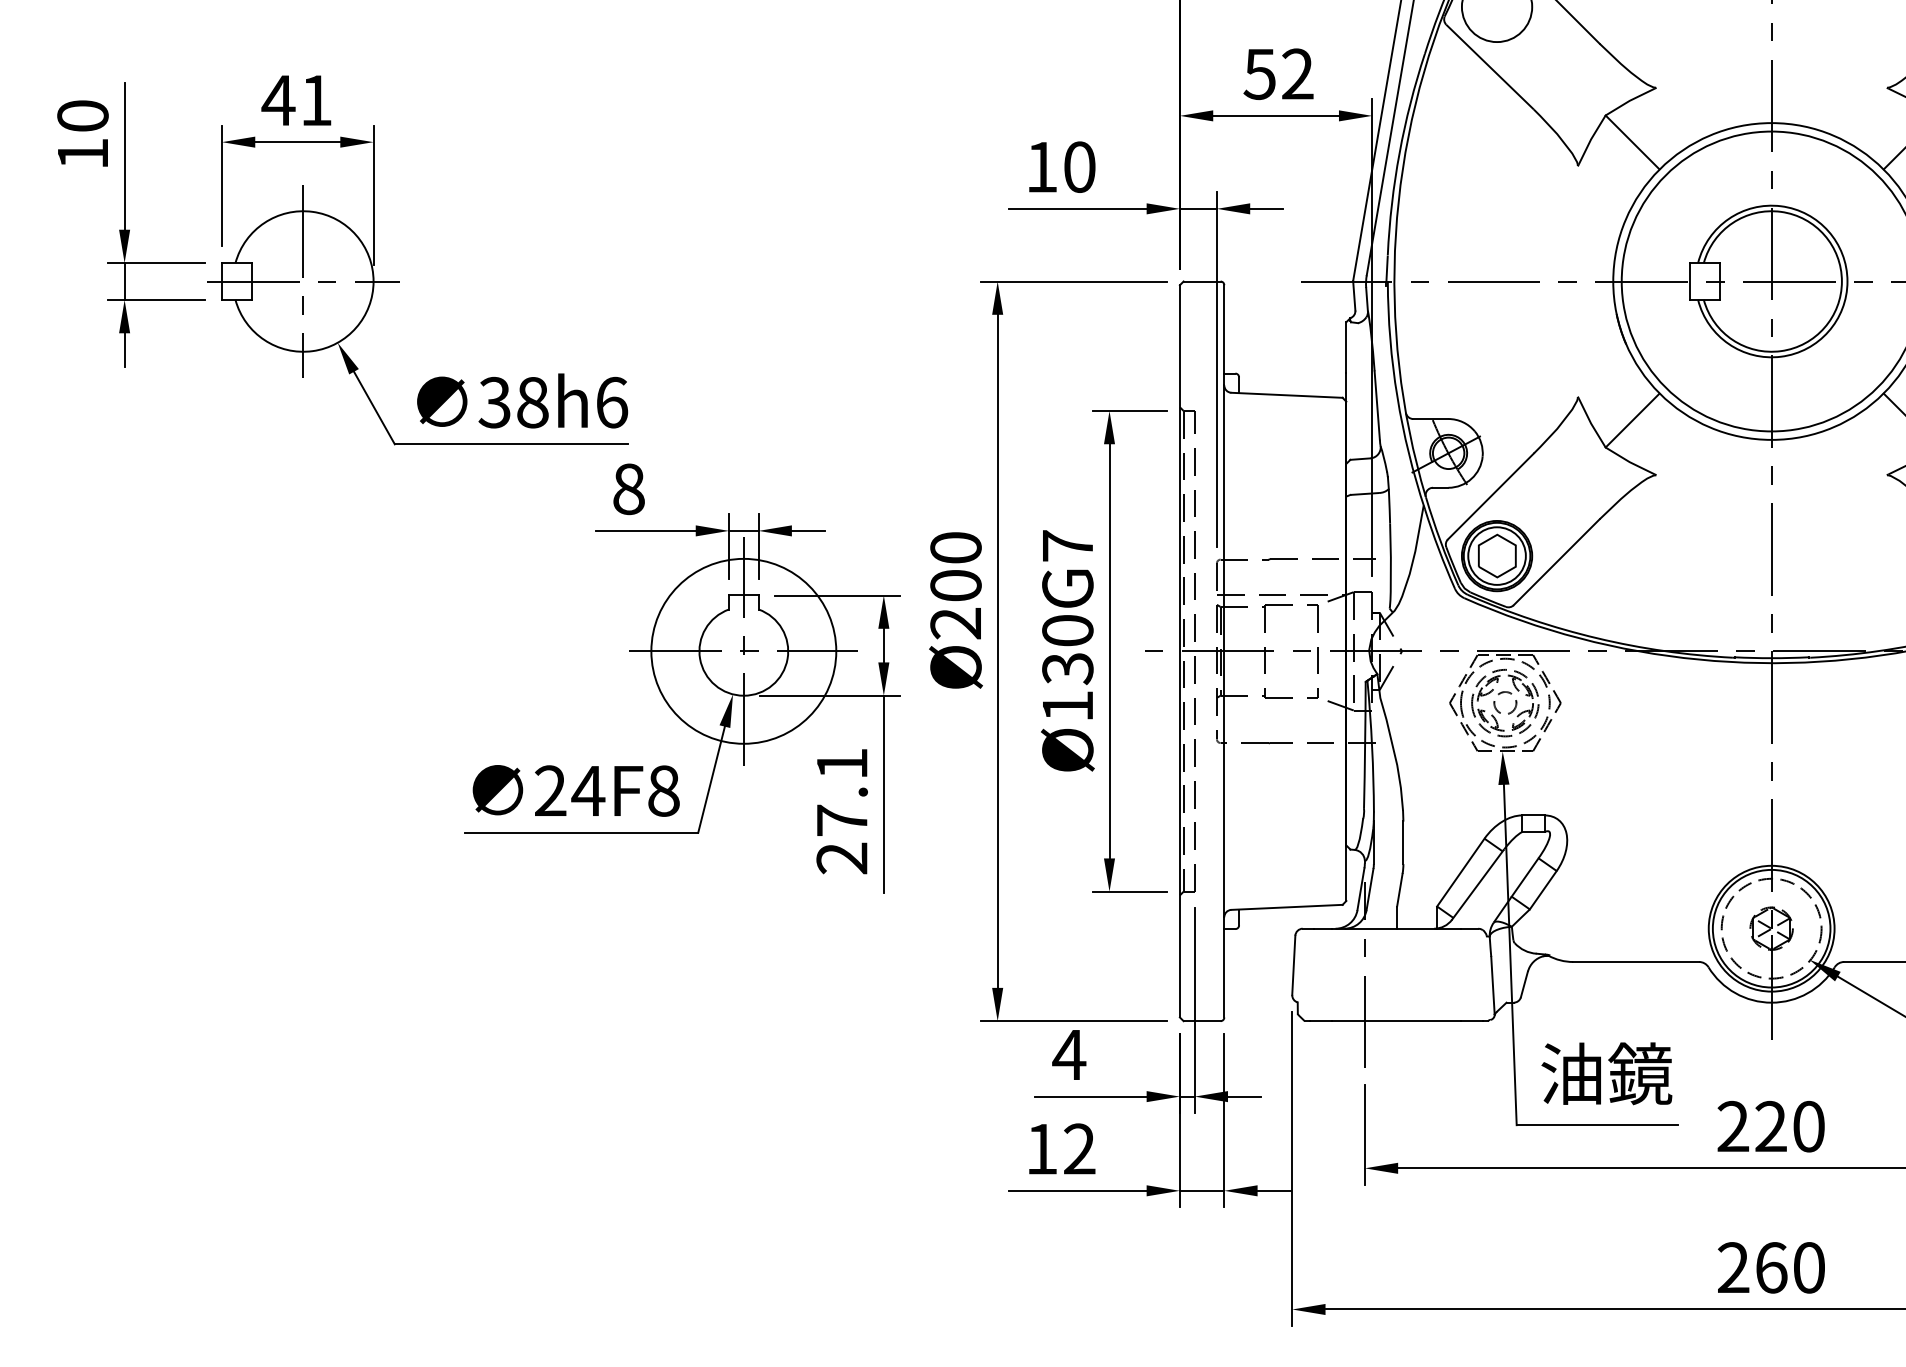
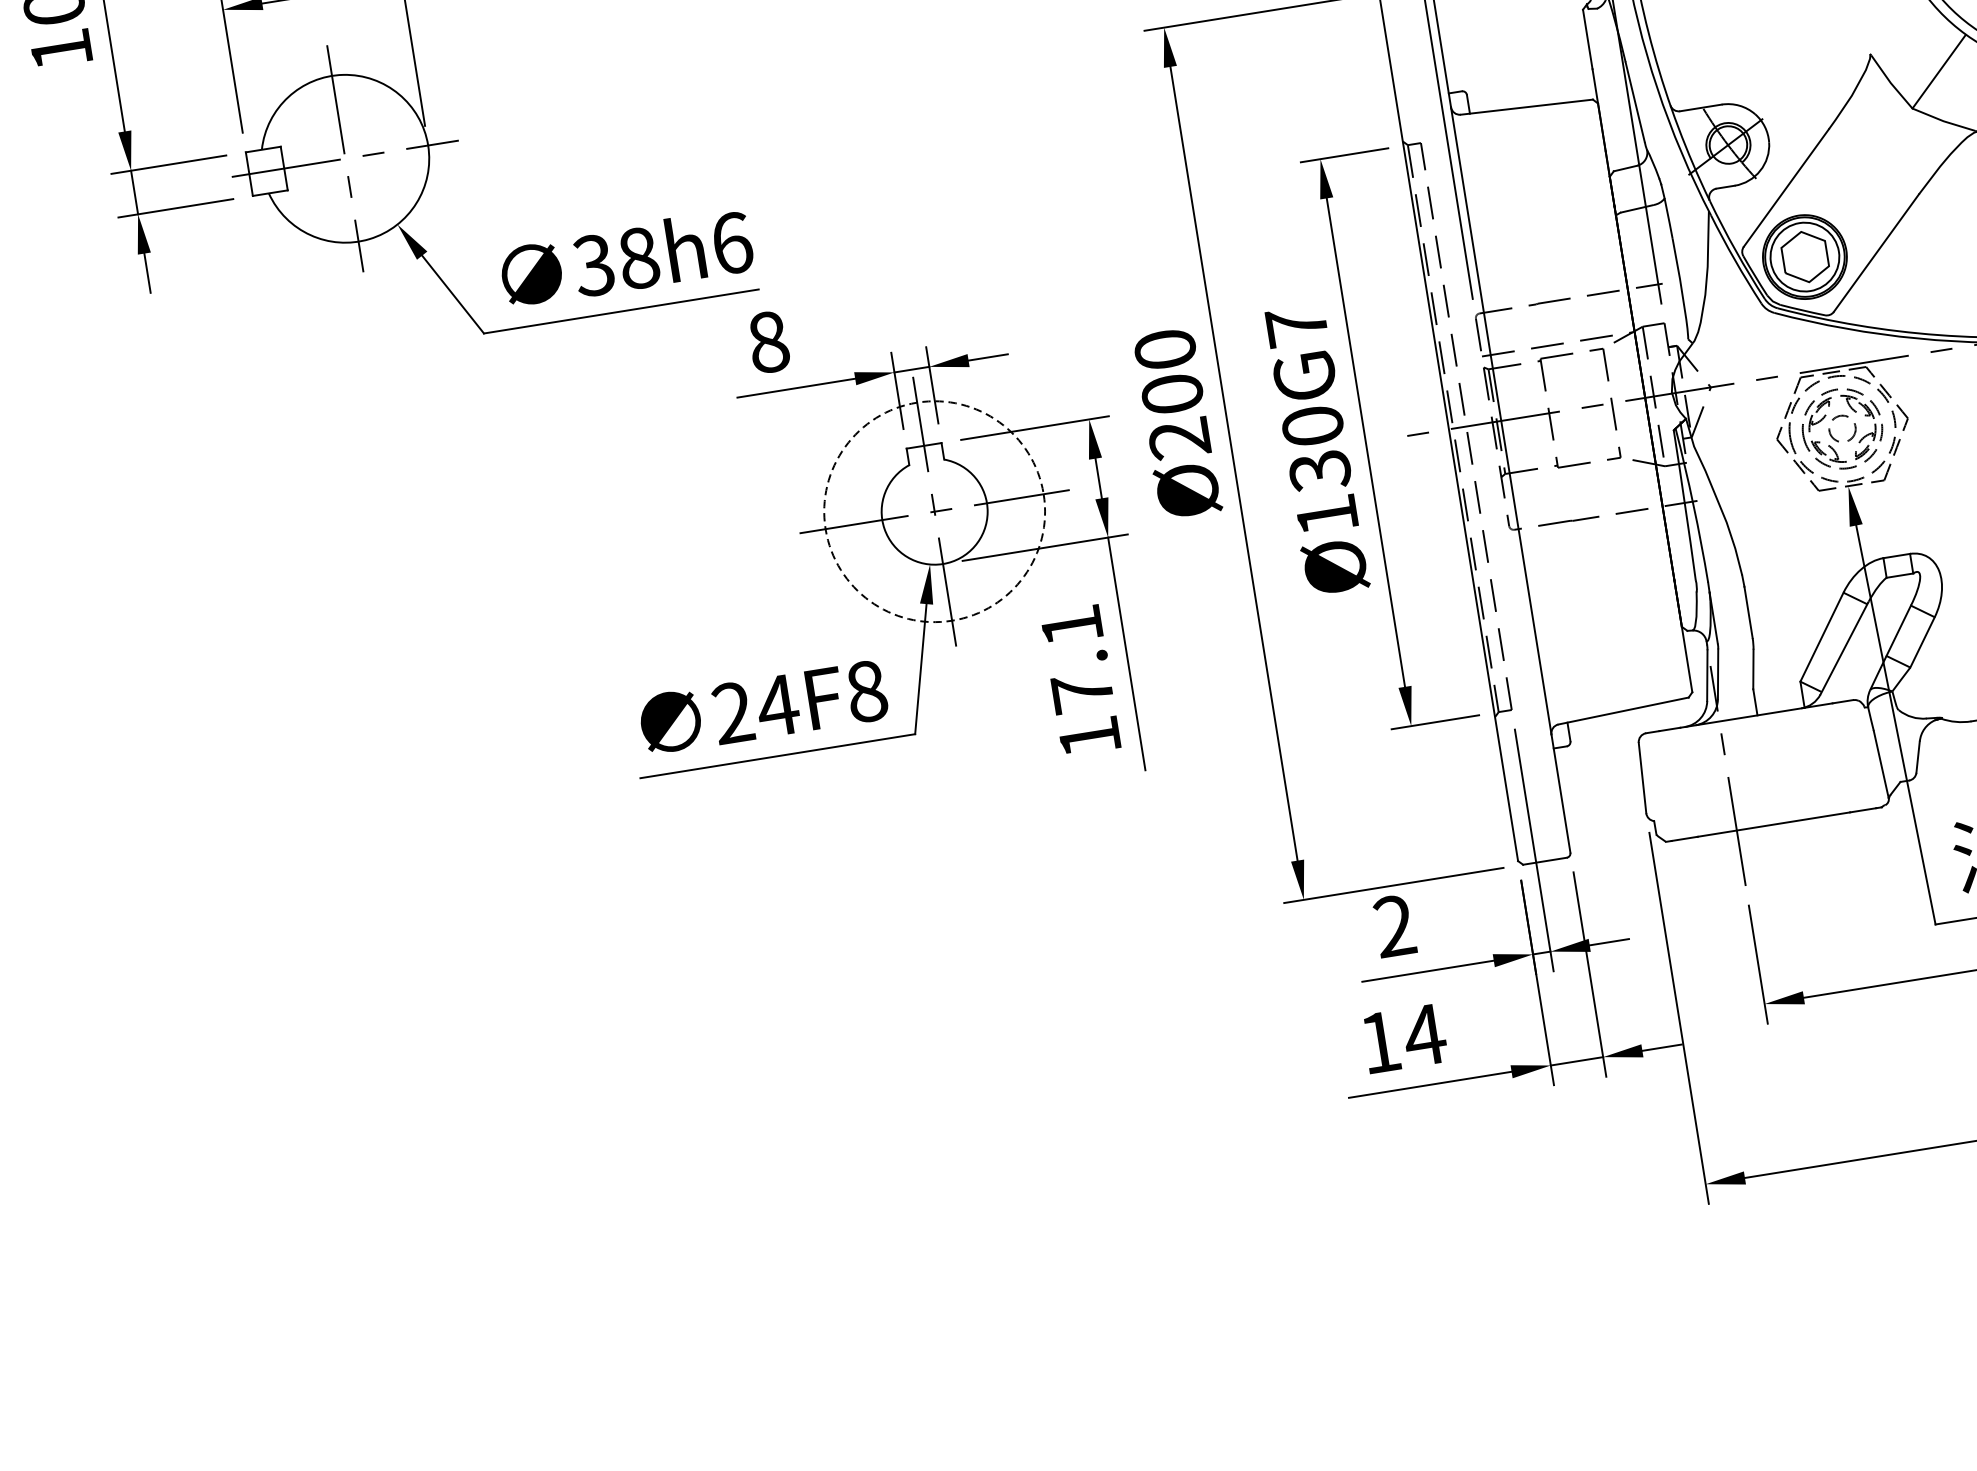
circle: (743, 650) -> (934, 510), solid -> dashed
text: (841, 858) -> (1088, 737), 27.1 -> 17.1
text: (1069, 1054) -> (1394, 925), 4 -> 2
text: (1079, 1148) -> (1424, 1034), 12 -> 14

